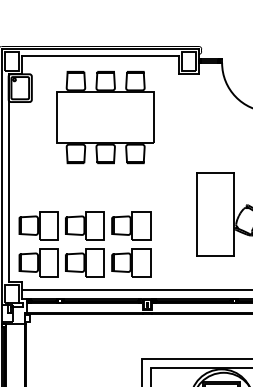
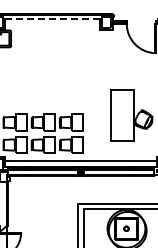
line: (99, 56) -> (52, 19), solid -> dashed
part: (104, 117) -> (55, 56), removed

